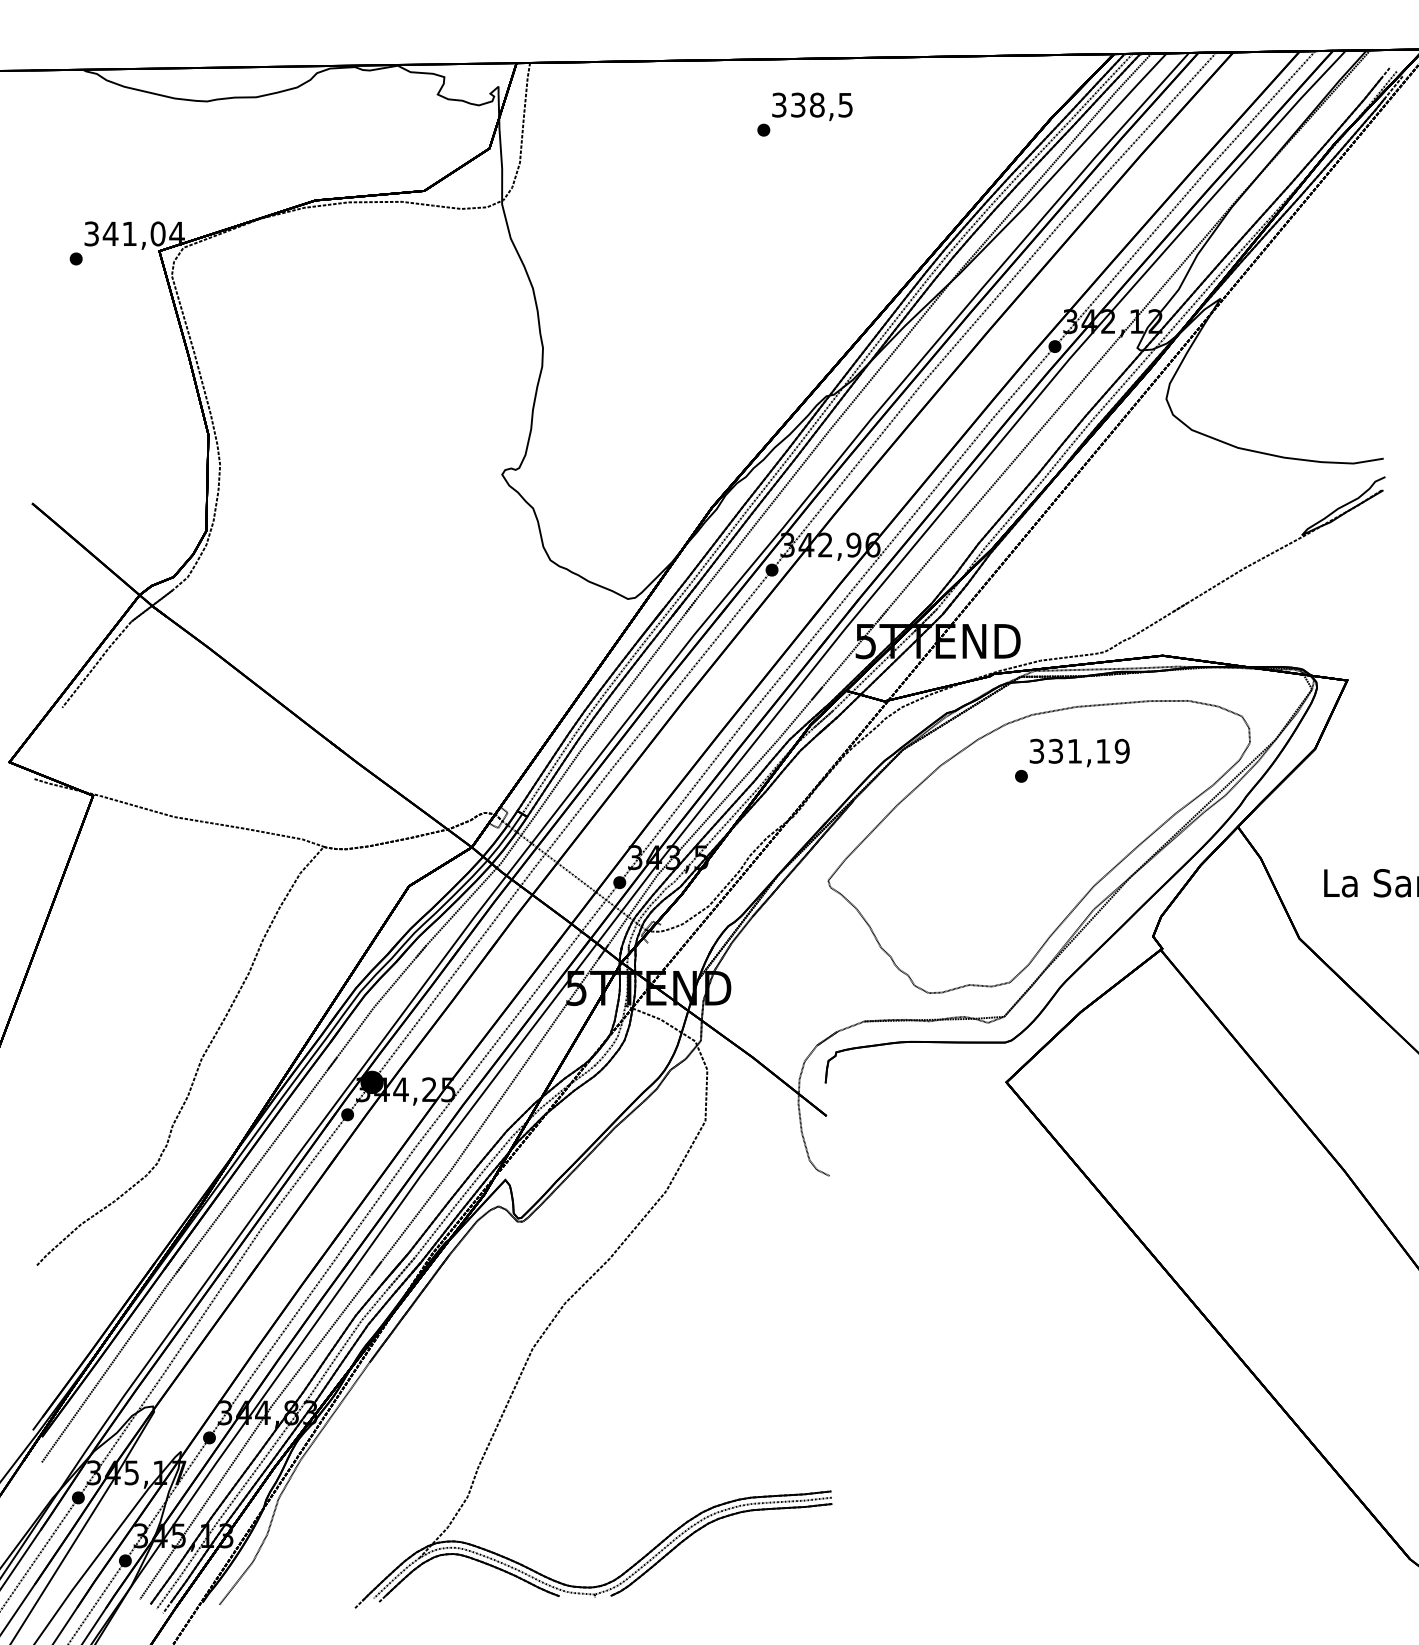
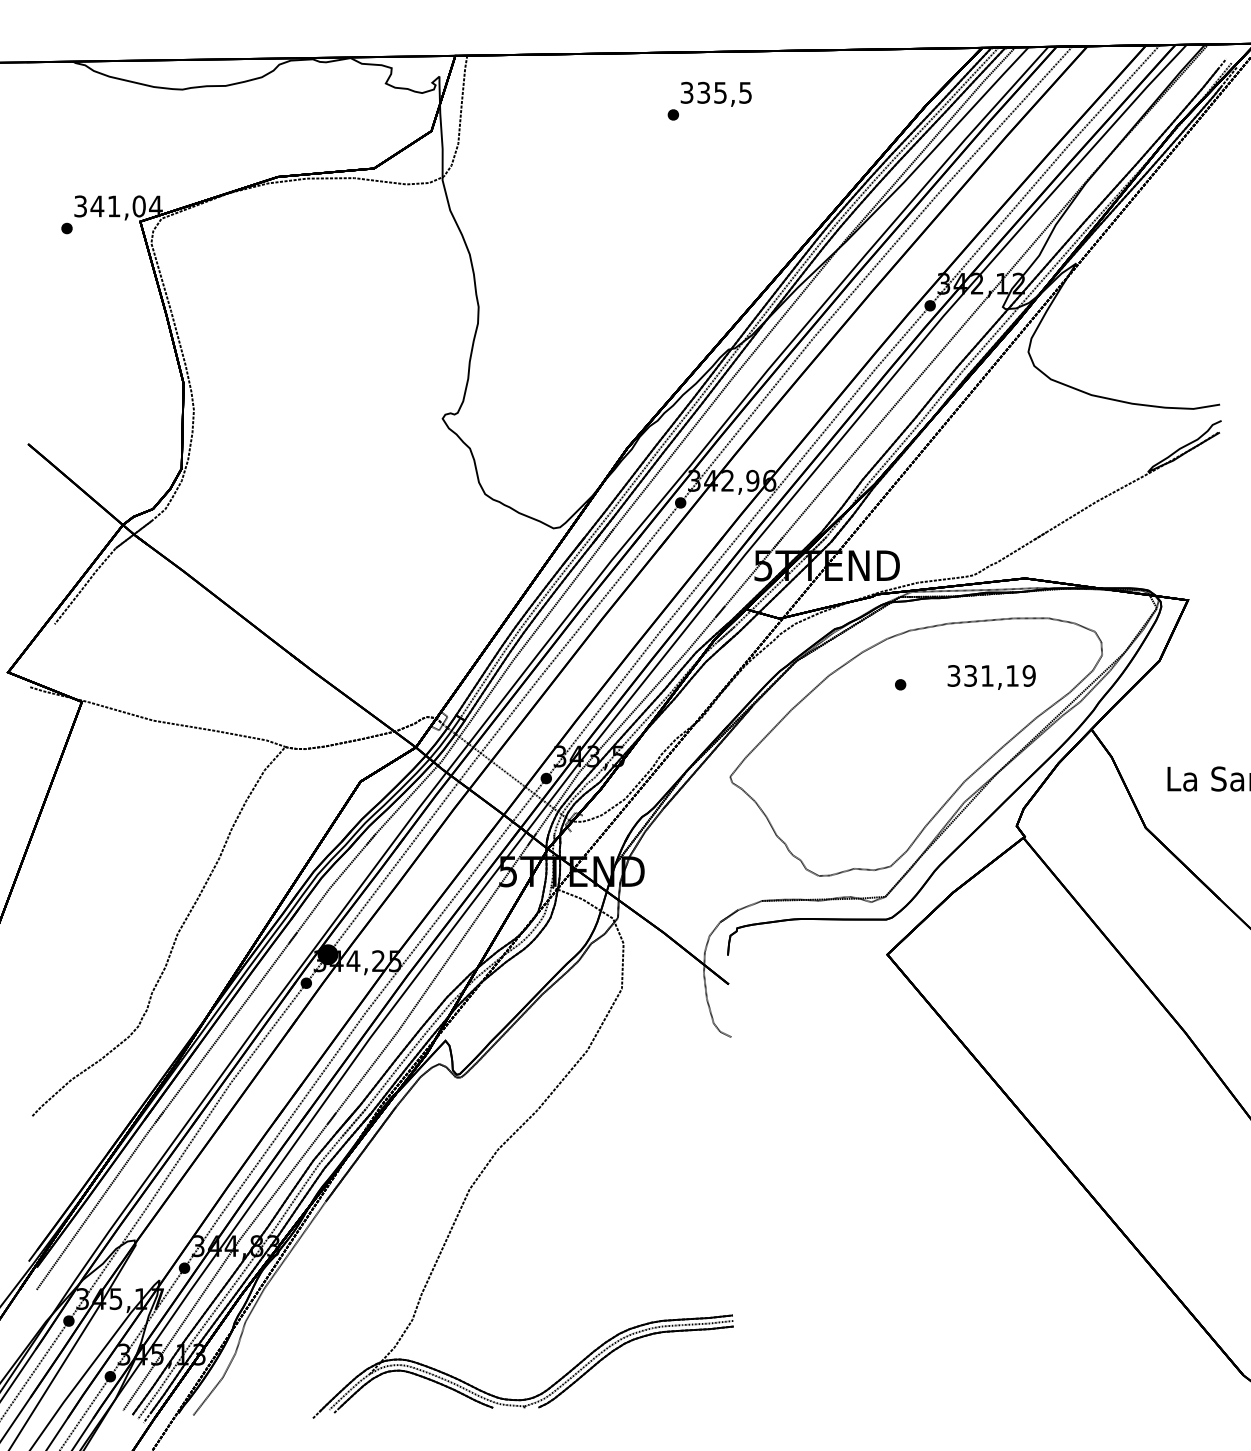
text: (816, 104) -> (719, 92), 338,5 -> 335,5
text: (1079, 752) -> (991, 676), moved

